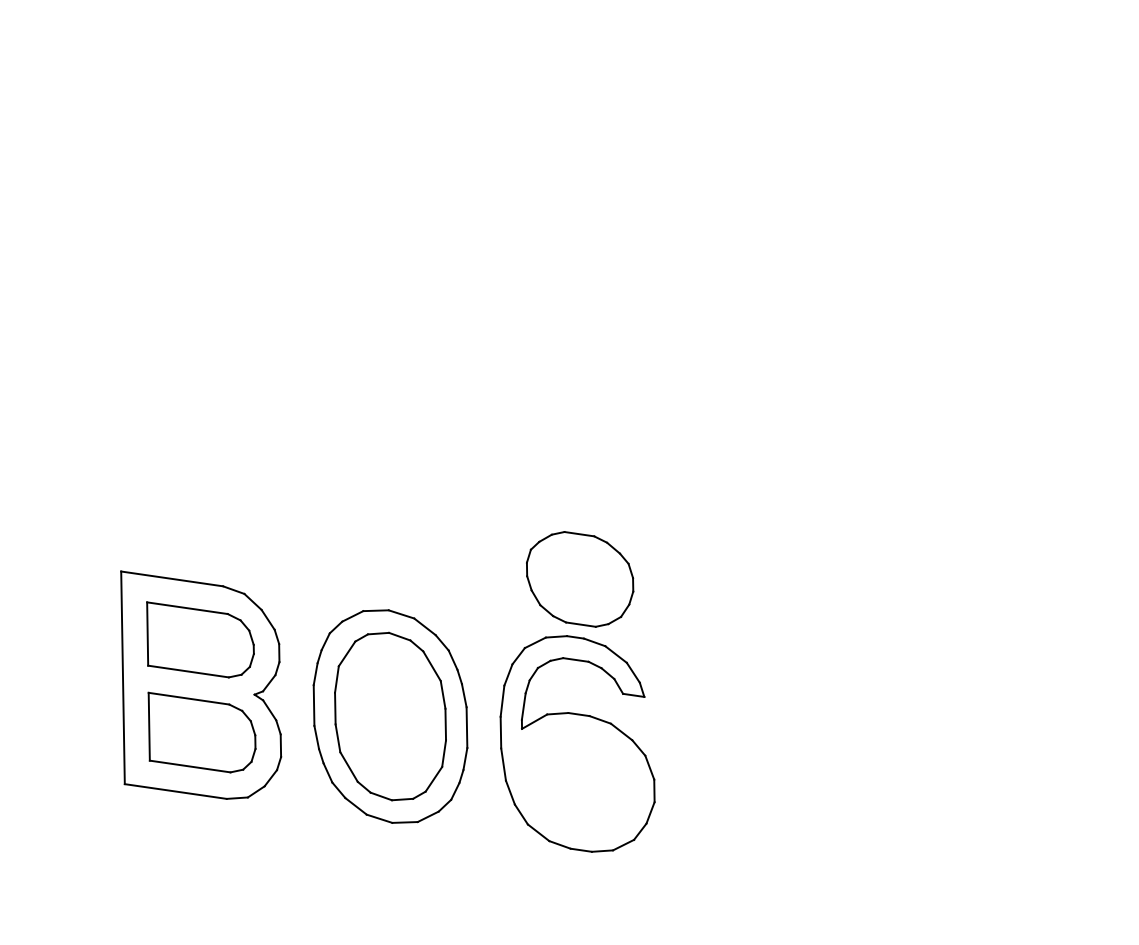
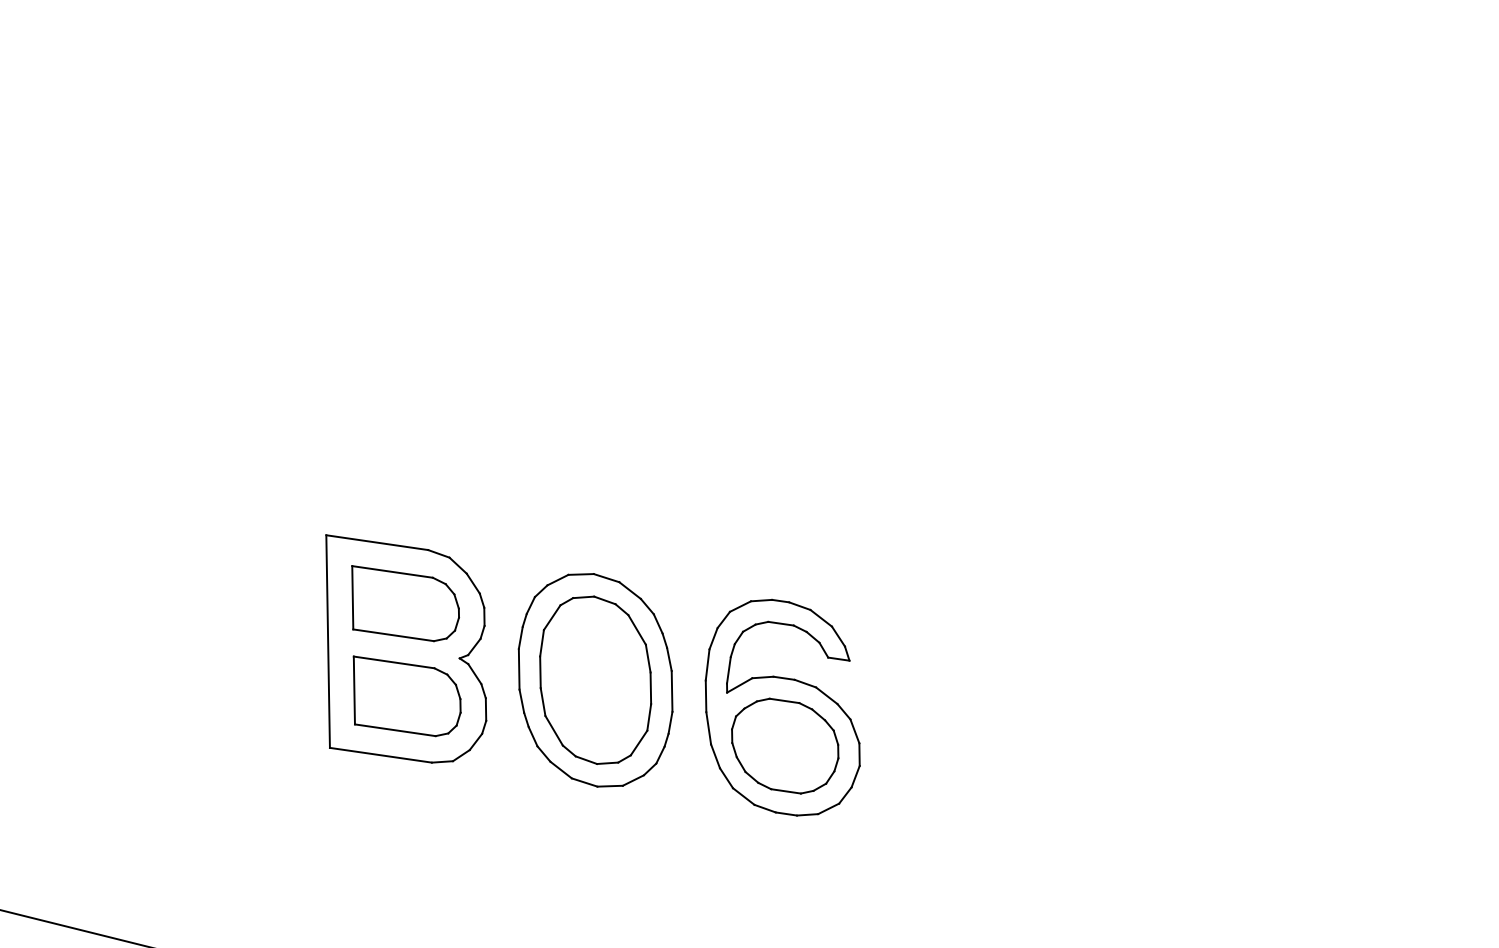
part: (580, 578) -> (785, 745), moved

